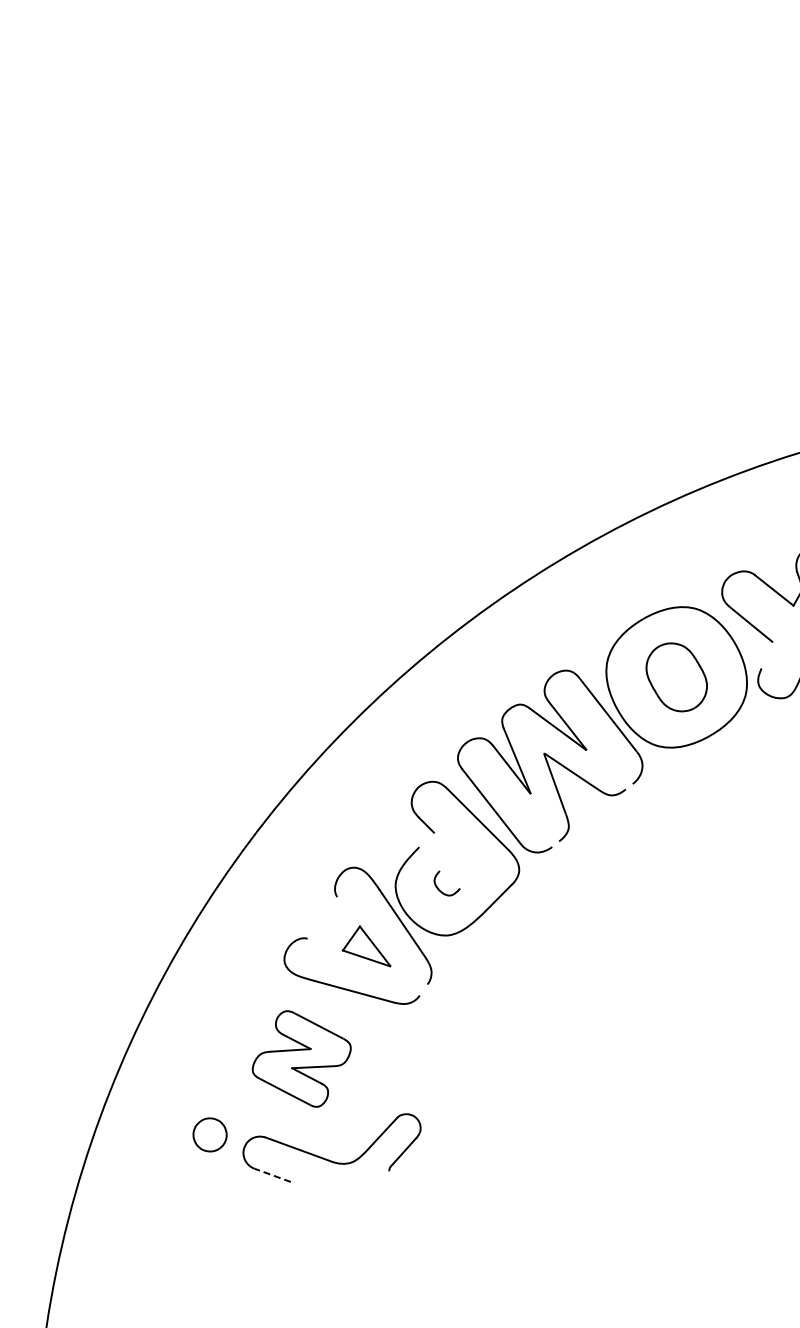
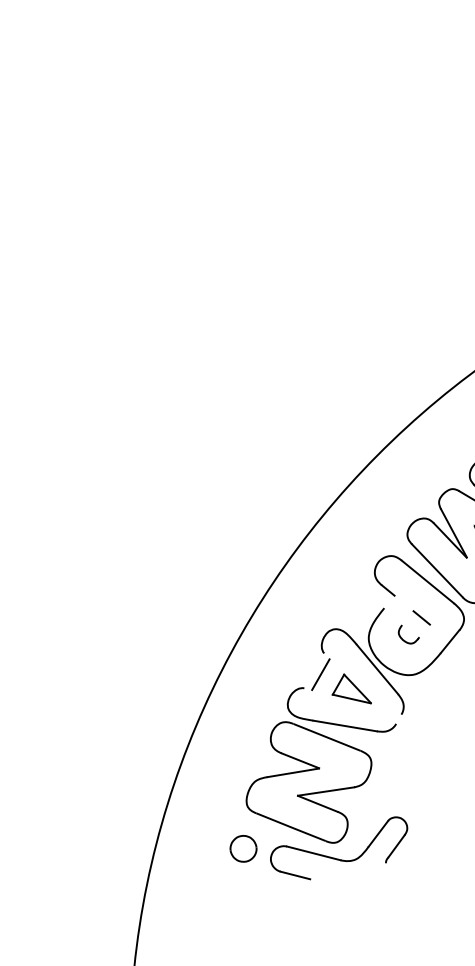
line: (465, 863) -> (421, 617), added
line: (330, 923) -> (320, 674), added
part: (301, 1058) -> (308, 782), size x1.67
line: (272, 1175) -> (295, 875), dashed -> solid

